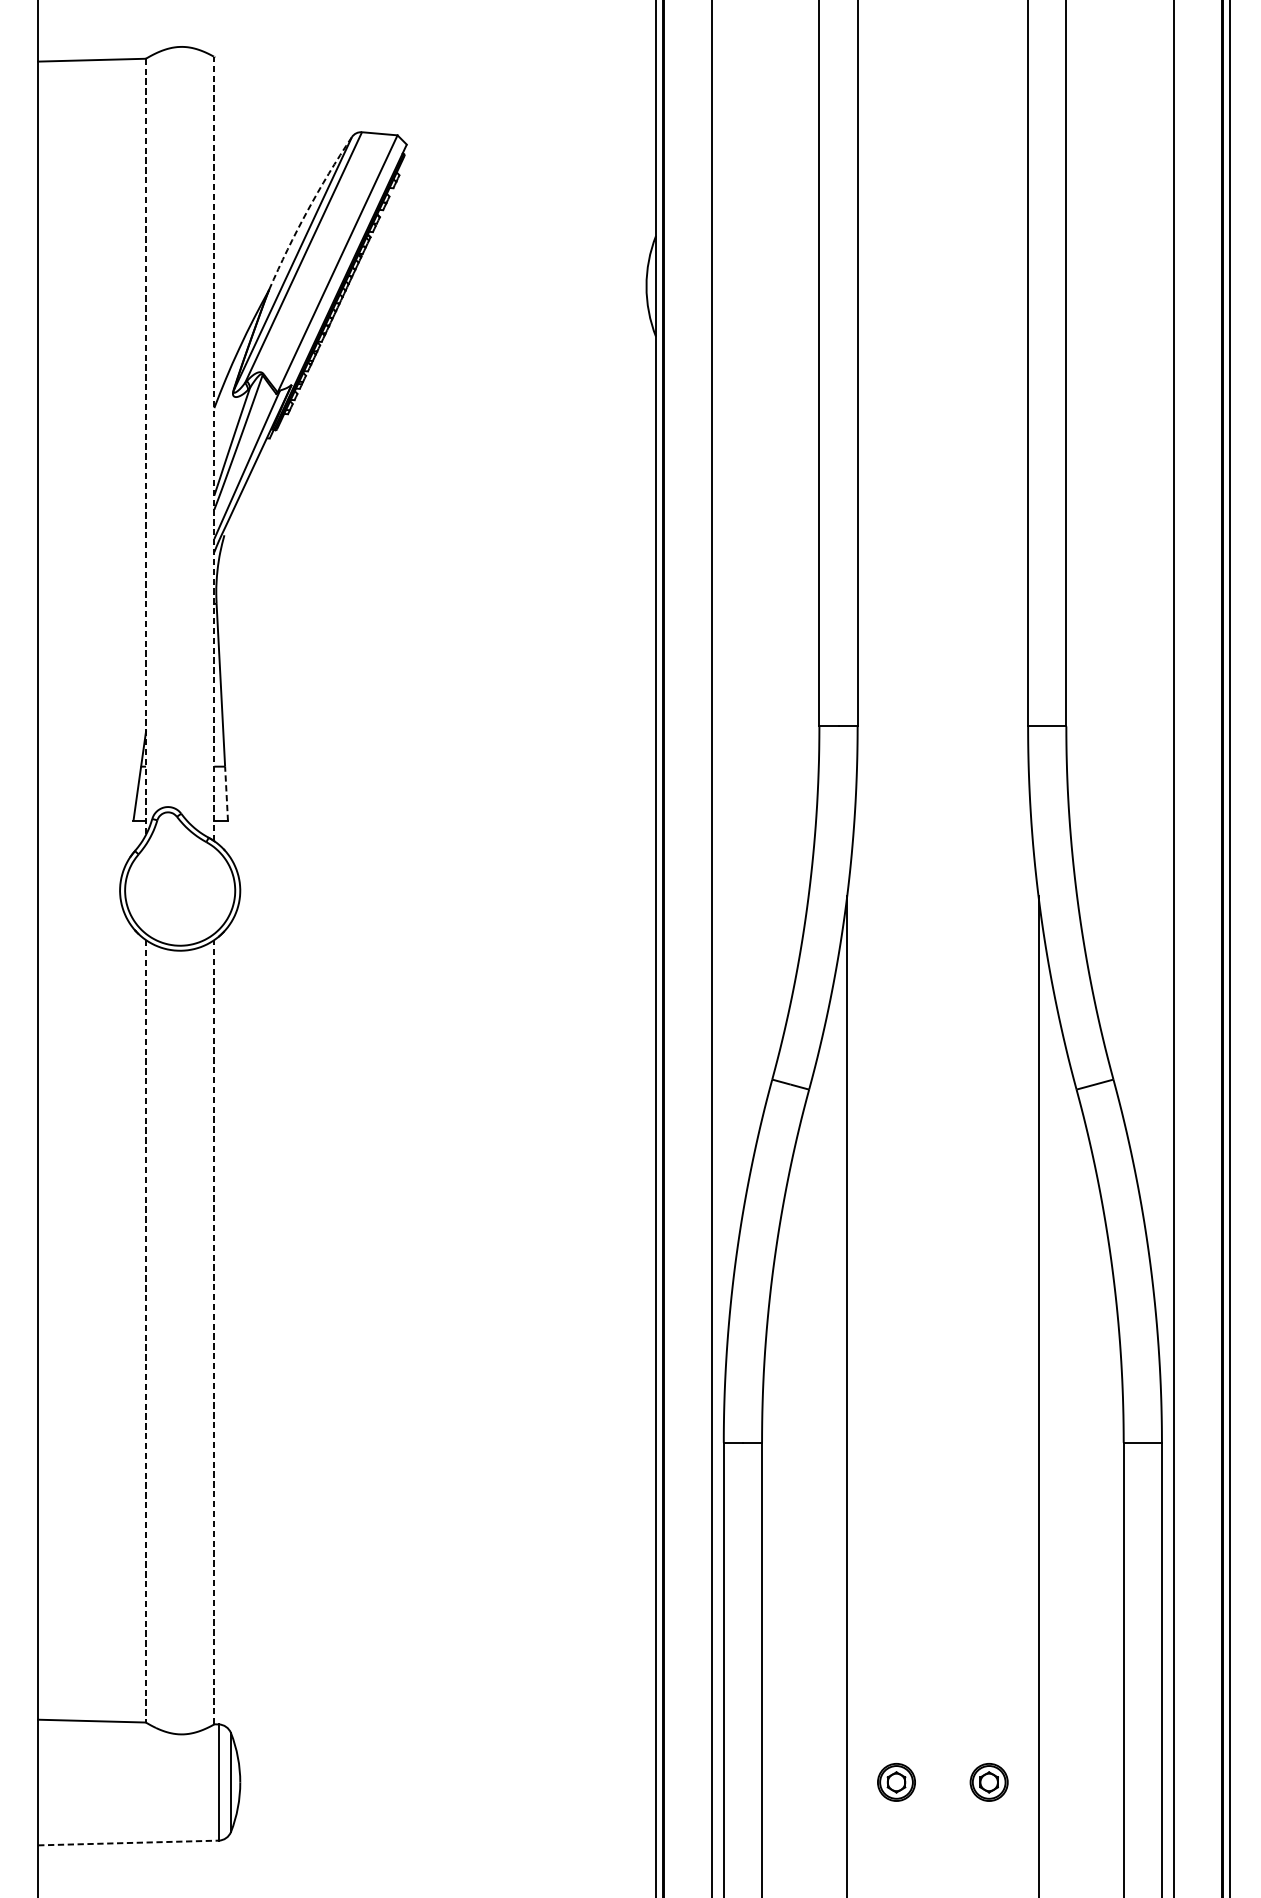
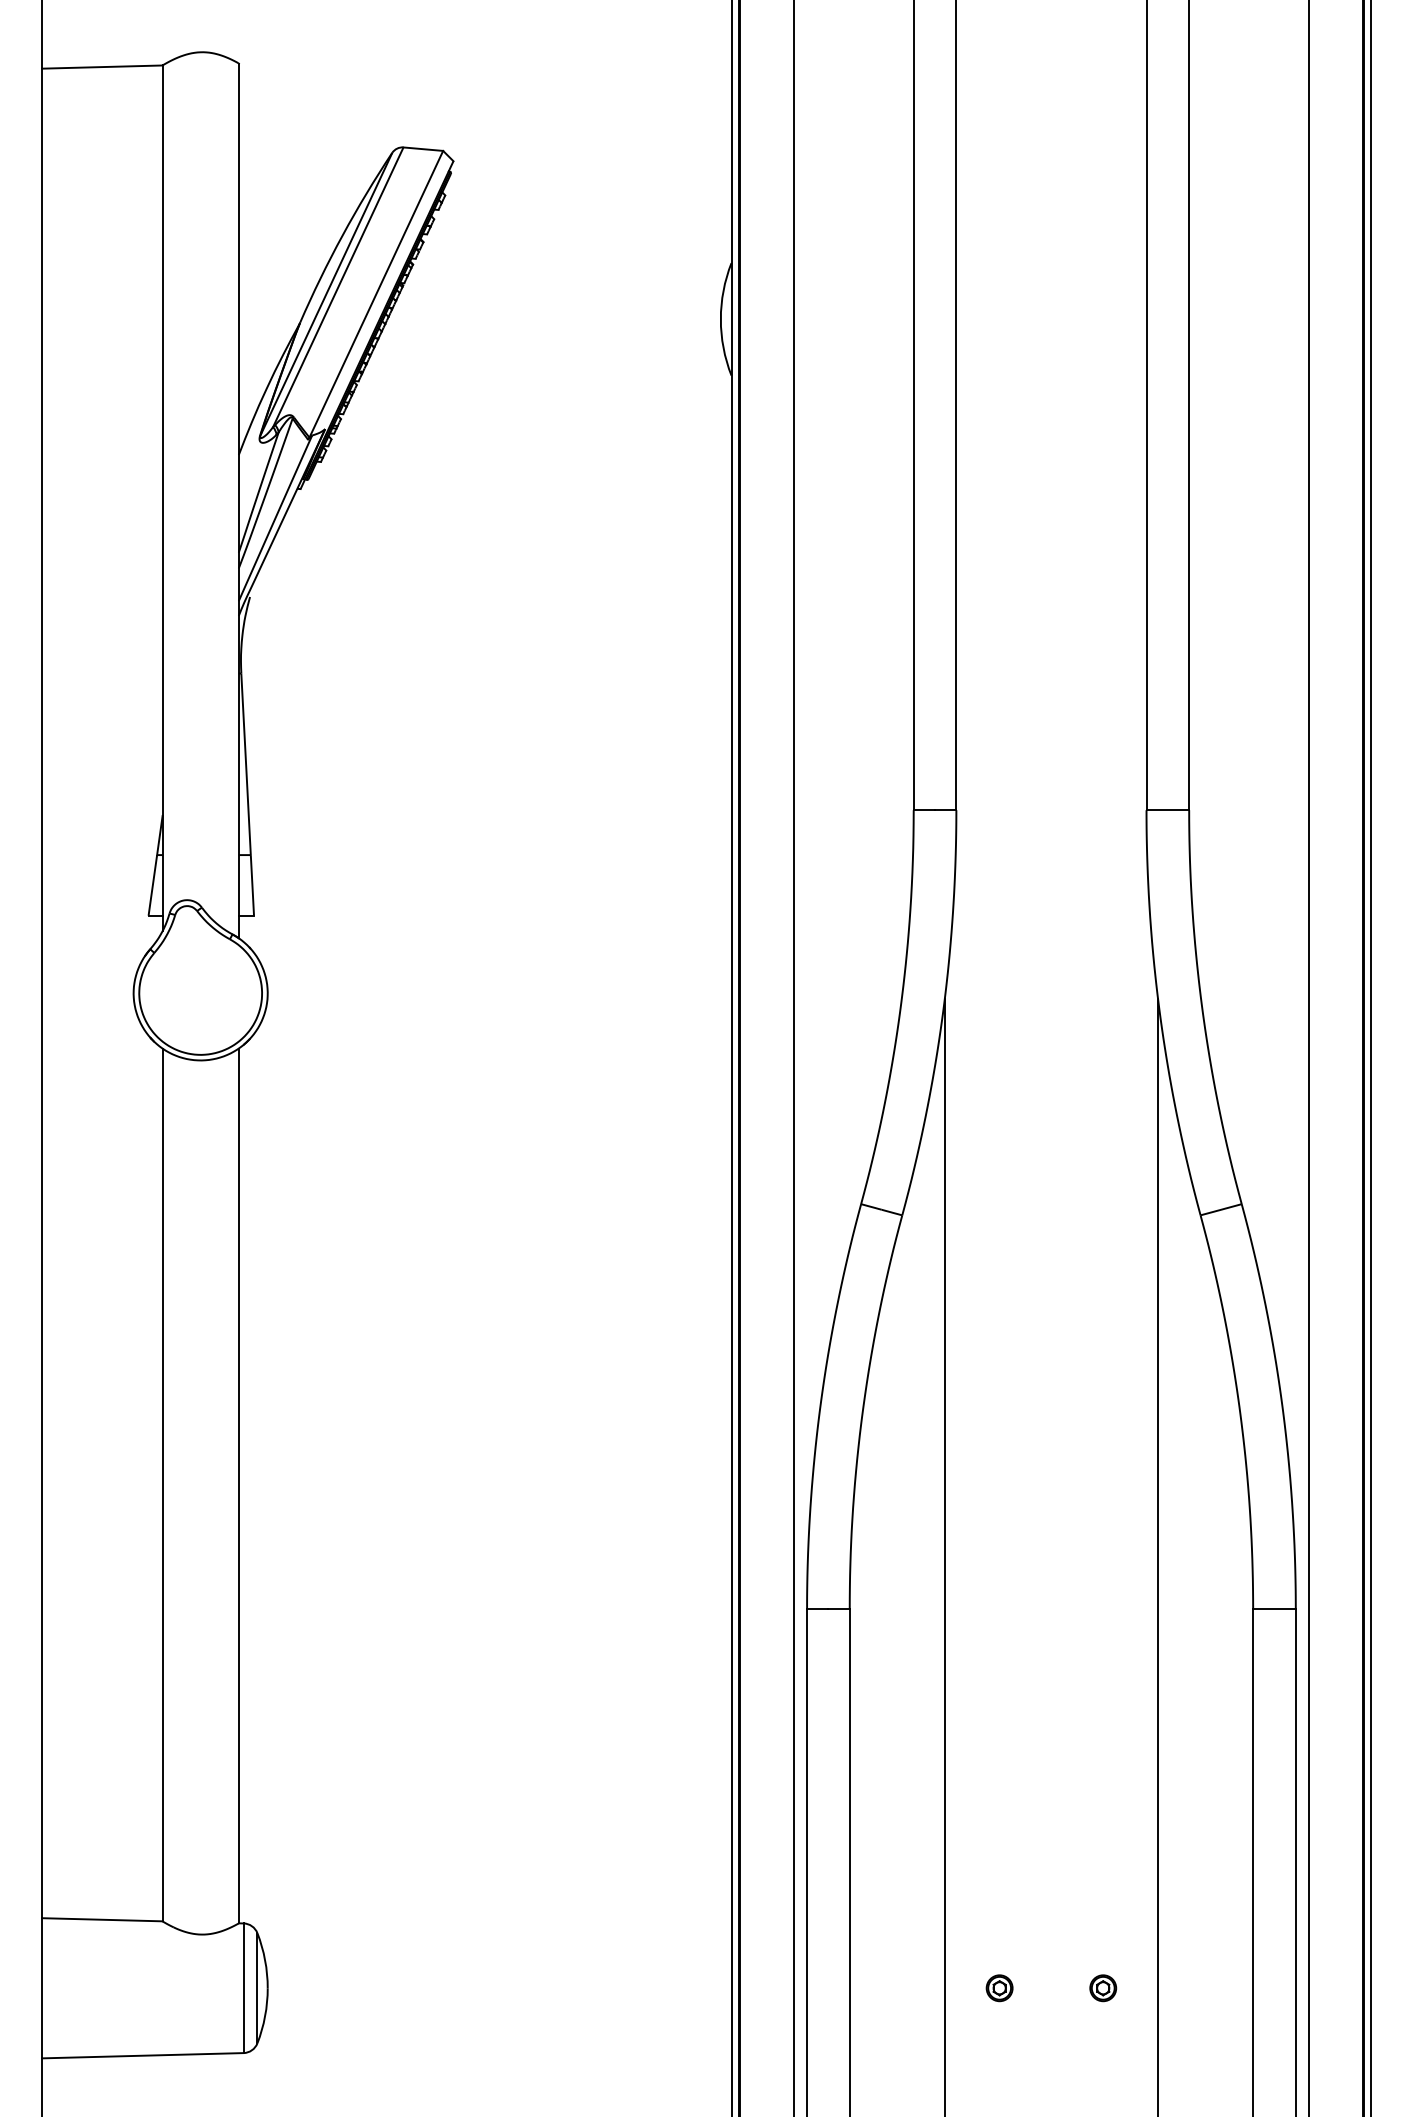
arc: (307, 211) -> (342, 235), dashed -> solid
line: (145, 446) -> (162, 498), dashed -> solid
line: (214, 448) -> (238, 500), dashed -> solid
line: (226, 793) -> (252, 884), dashed -> solid
line: (145, 1331) -> (162, 1485), dashed -> solid
line: (214, 1331) -> (238, 1485), dashed -> solid
part: (896, 1782) -> (999, 1988), size x0.62
part: (989, 1782) -> (1103, 1988), size x0.62
line: (128, 1842) -> (142, 2055), dashed -> solid

